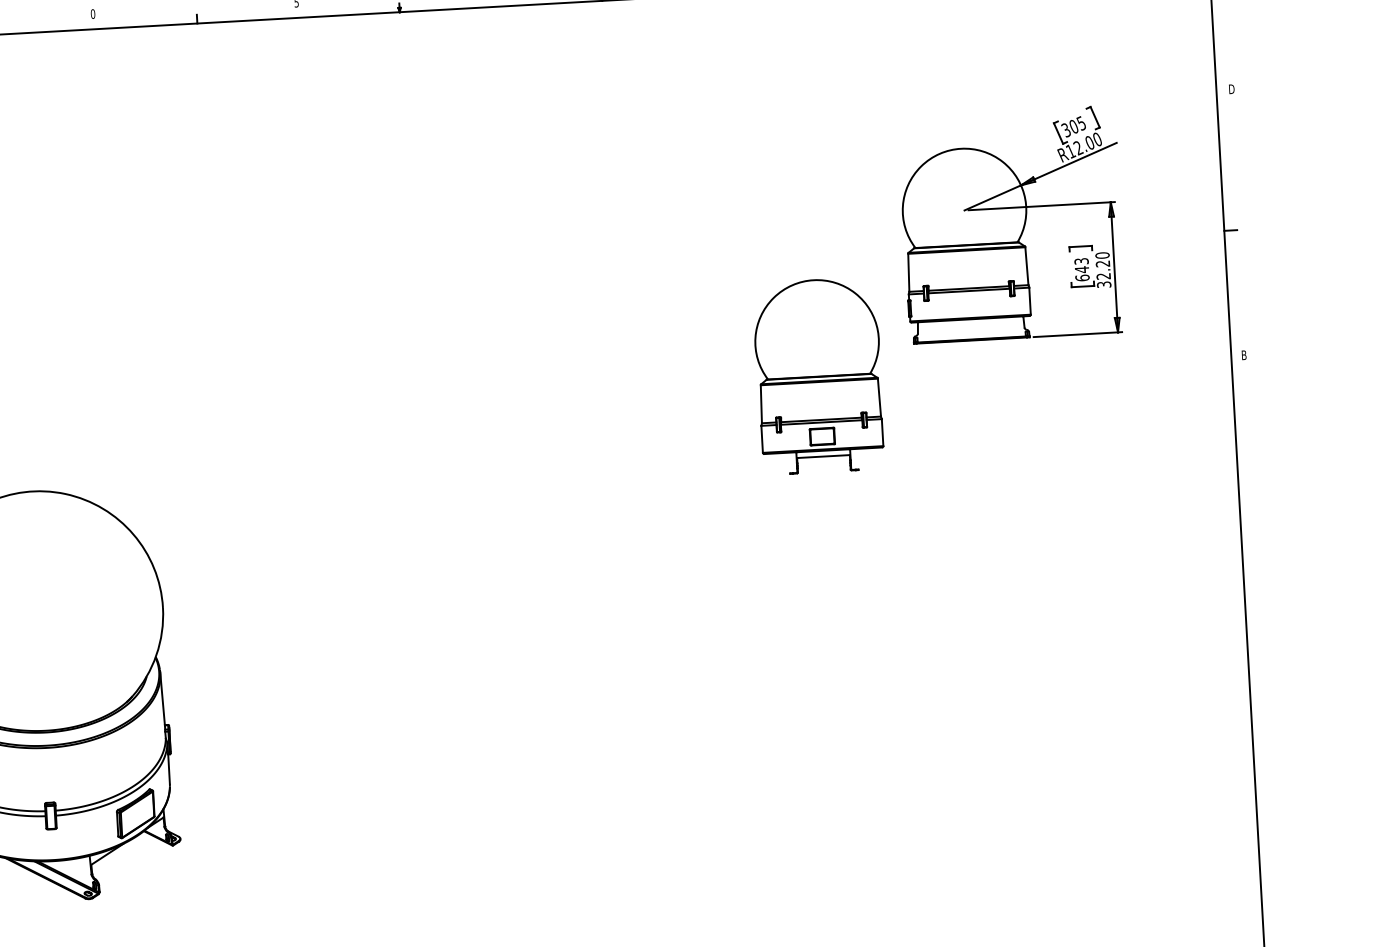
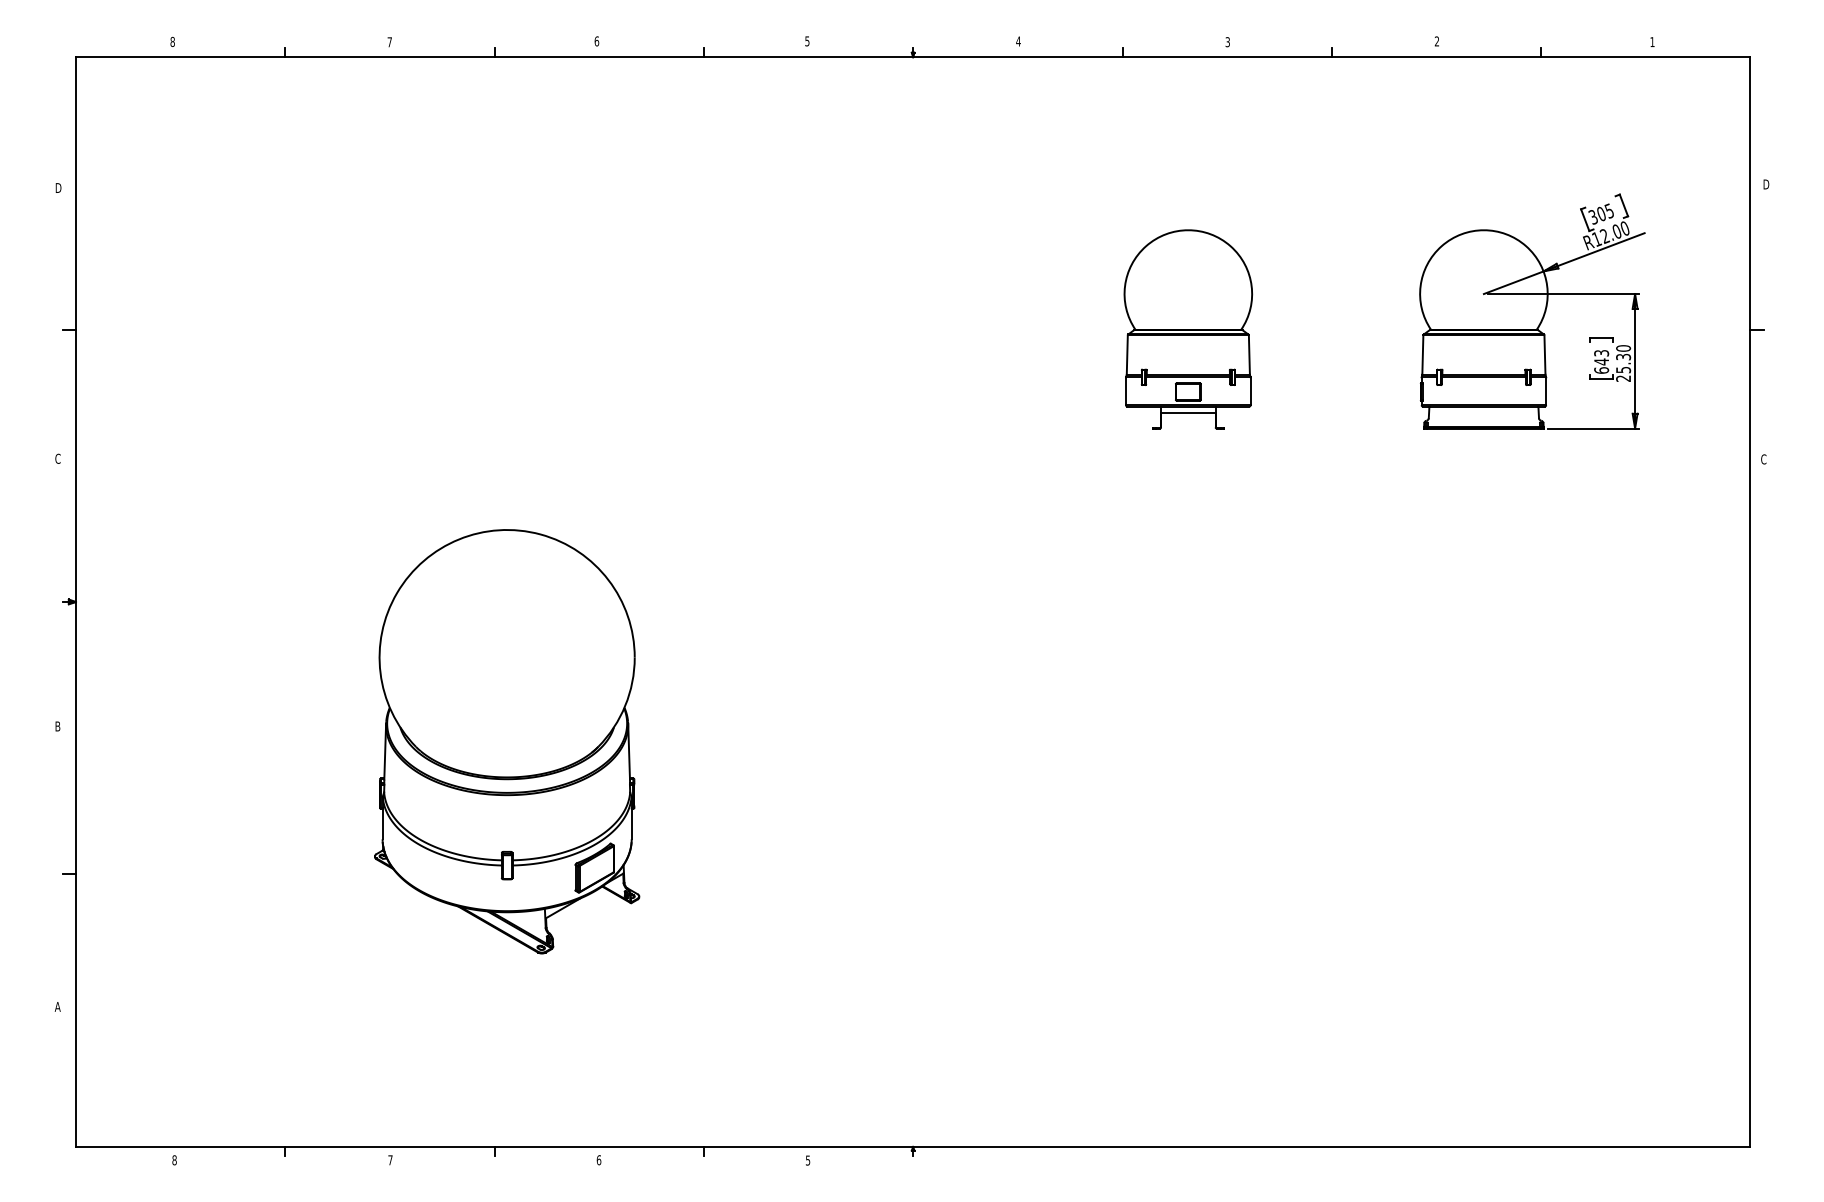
text: (93, 13) -> (597, 40), 0 -> 6
text: (1103, 273) -> (1623, 367), 32.20 -> 25.30
text: (1243, 355) -> (1763, 459), B -> C
part: (819, 376) -> (1188, 329), moved

